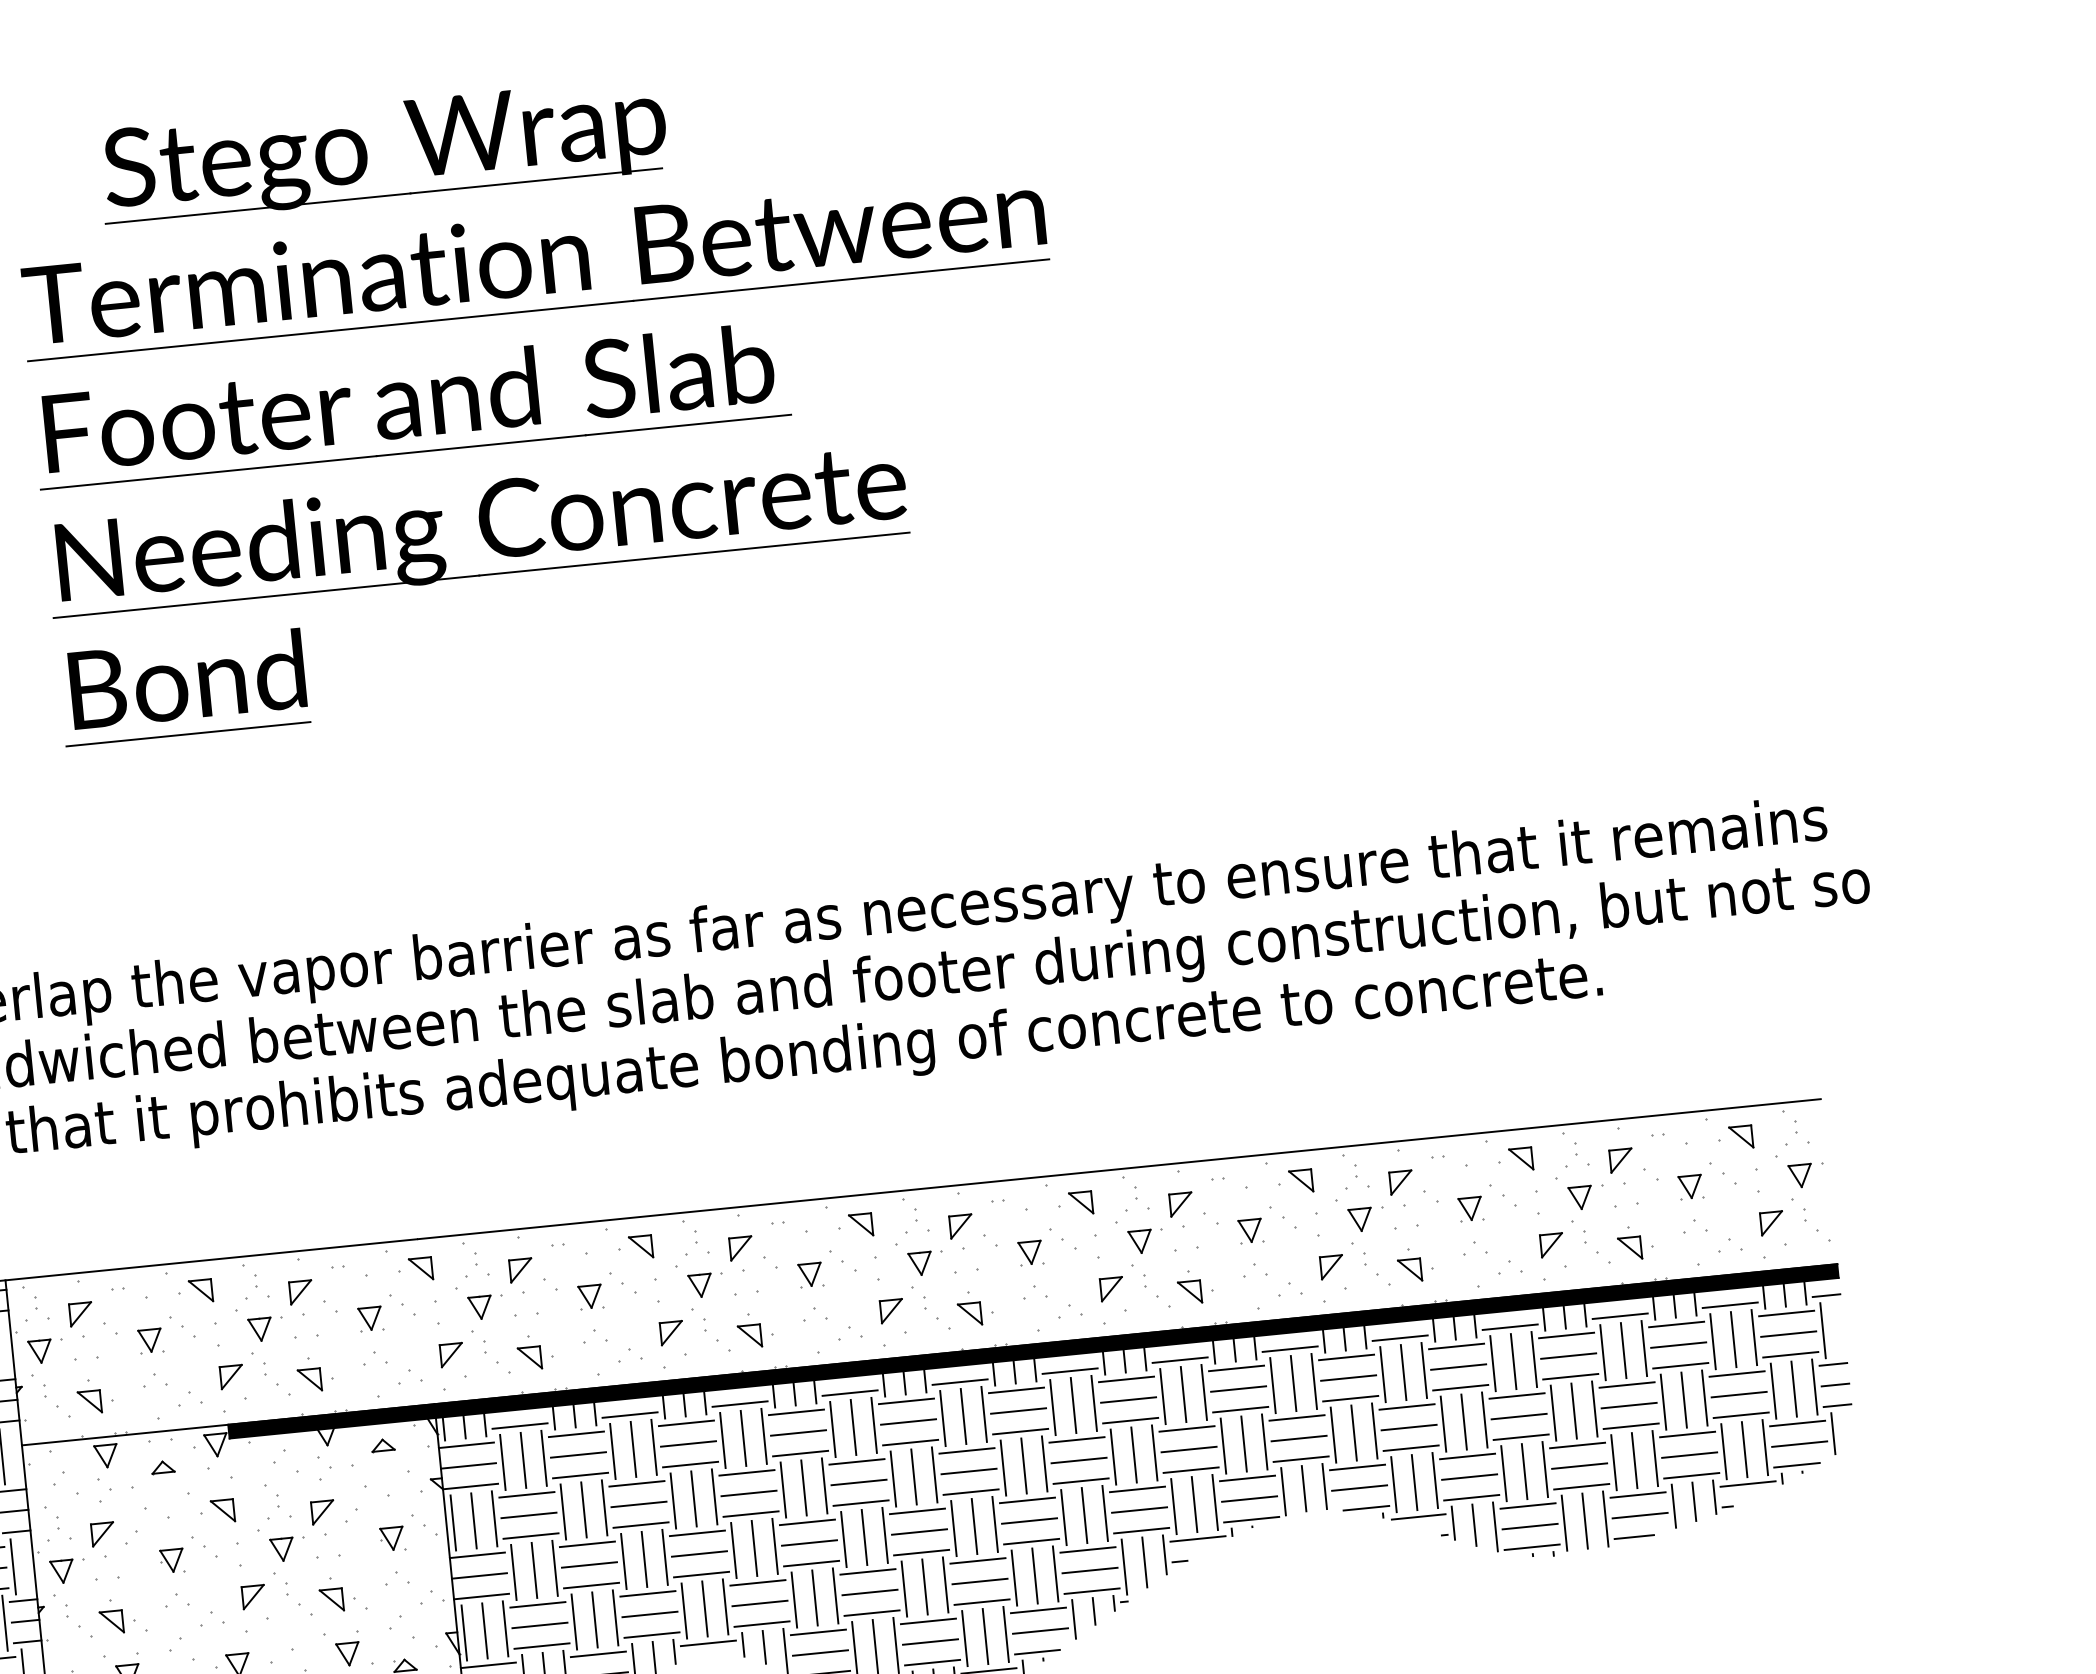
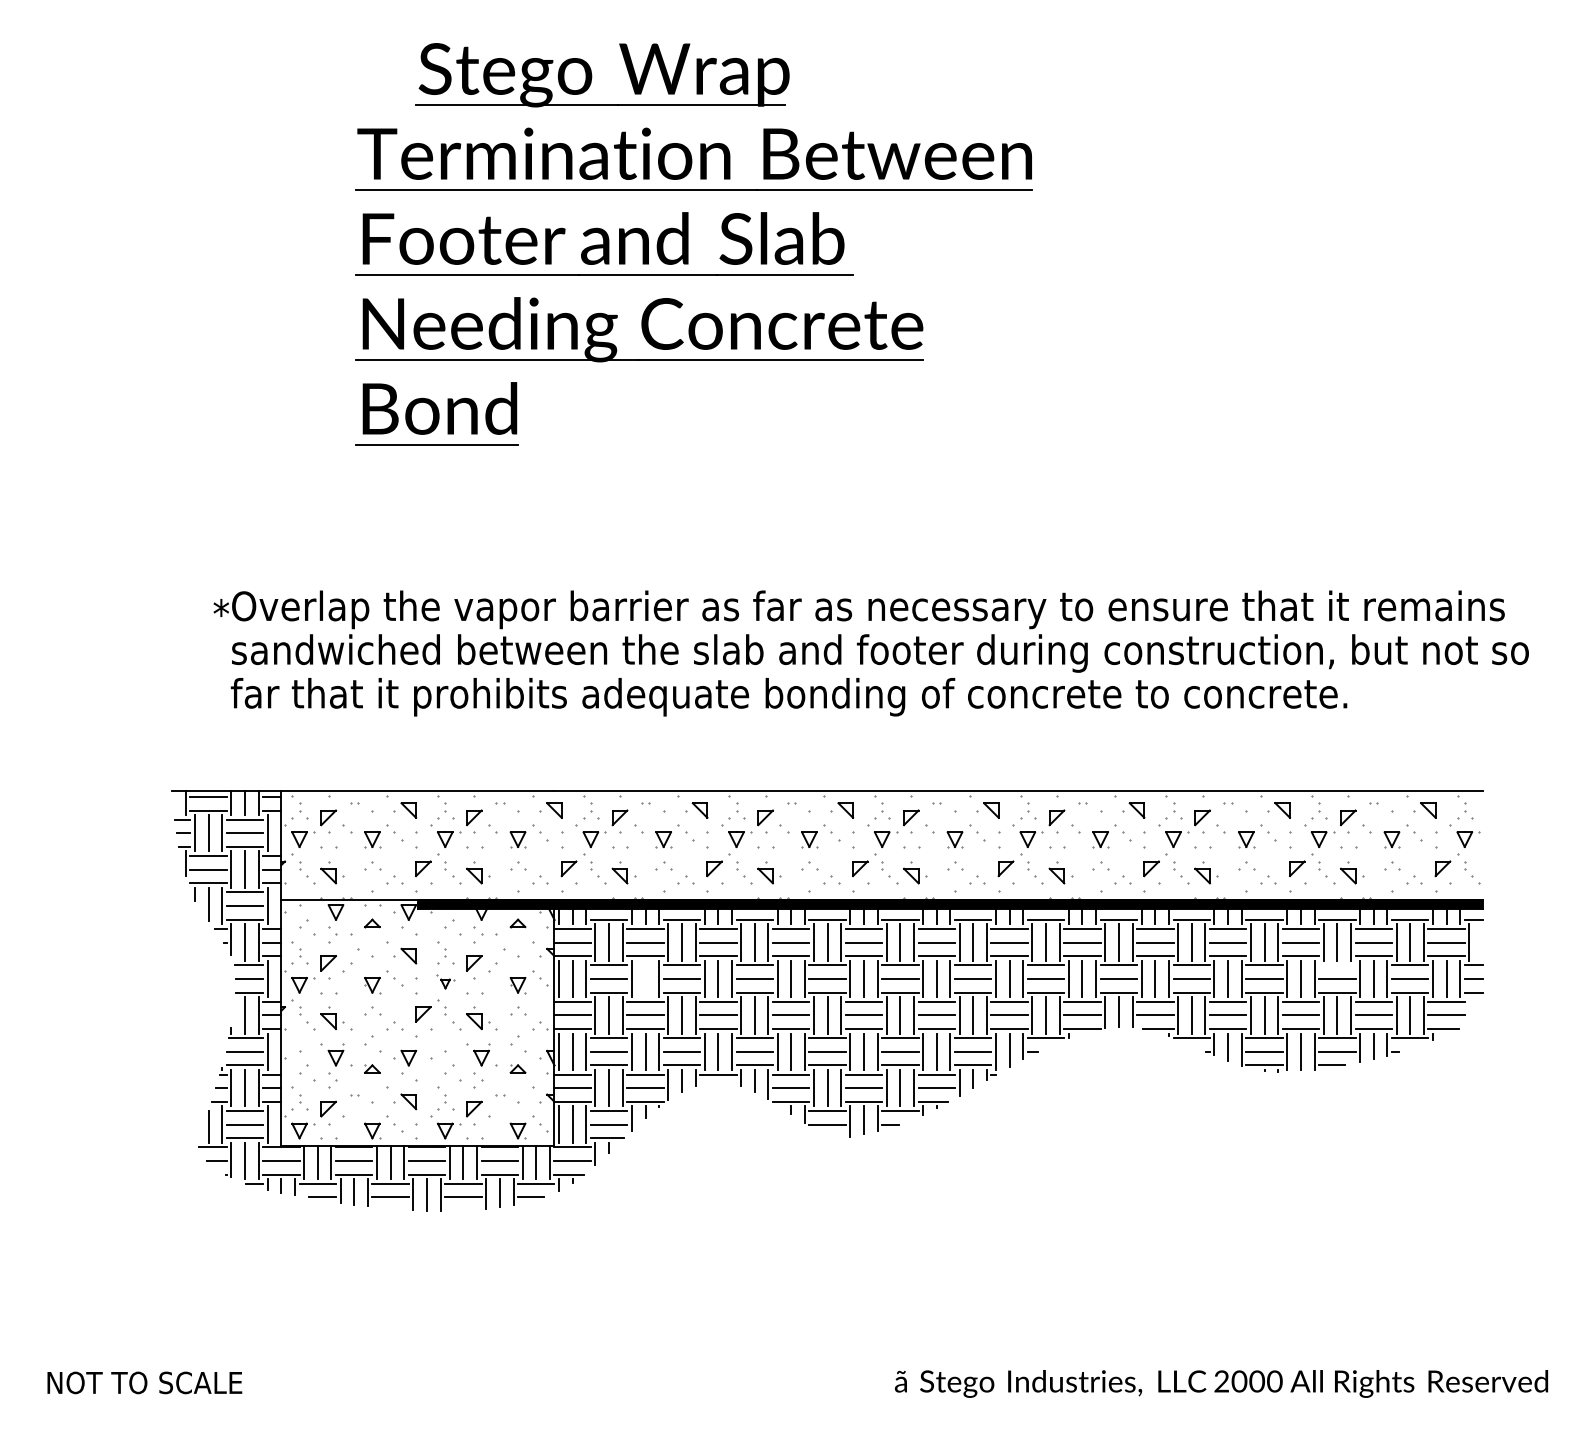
line: (1627, 1385) -> (1337, 965), removed
line: (1833, 1433) -> (1469, 1010), removed
line: (583, 1509) -> (645, 978), removed
part: (282, 1543) -> (445, 981), size x0.6

